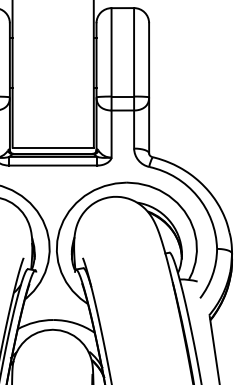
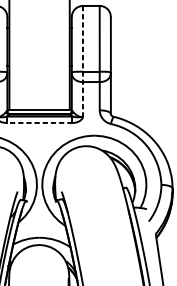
line: (111, 82) -> (82, 61), solid -> dashed
line: (52, 165) -> (39, 122), solid -> dashed

